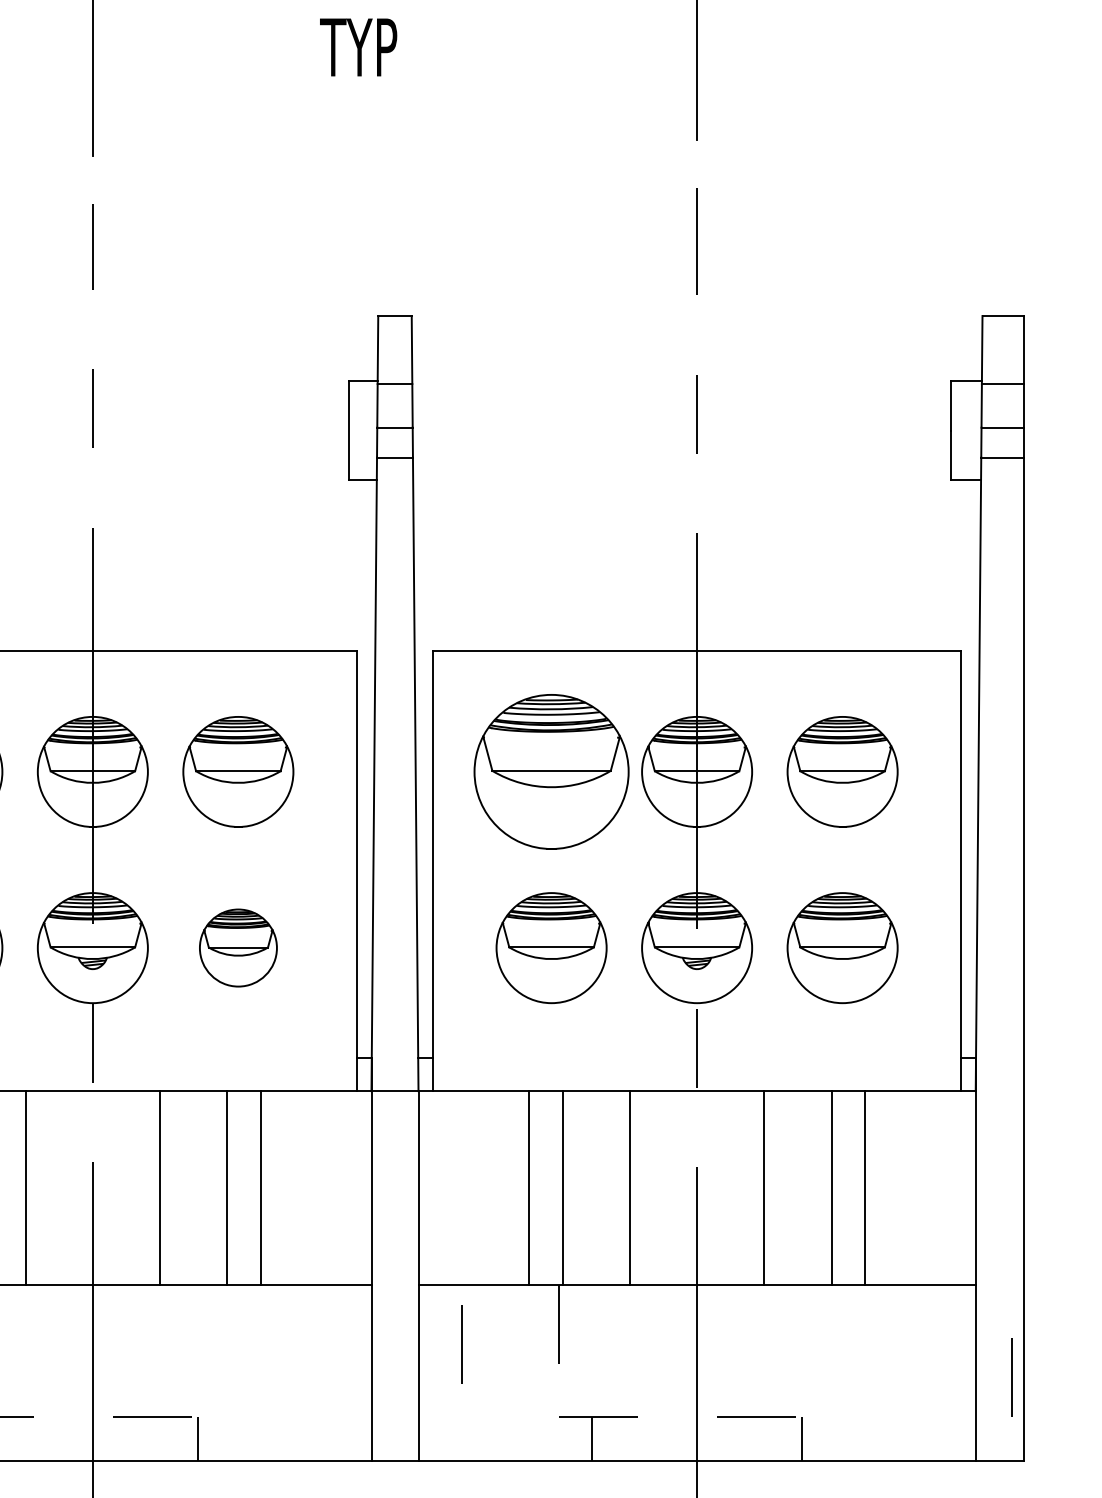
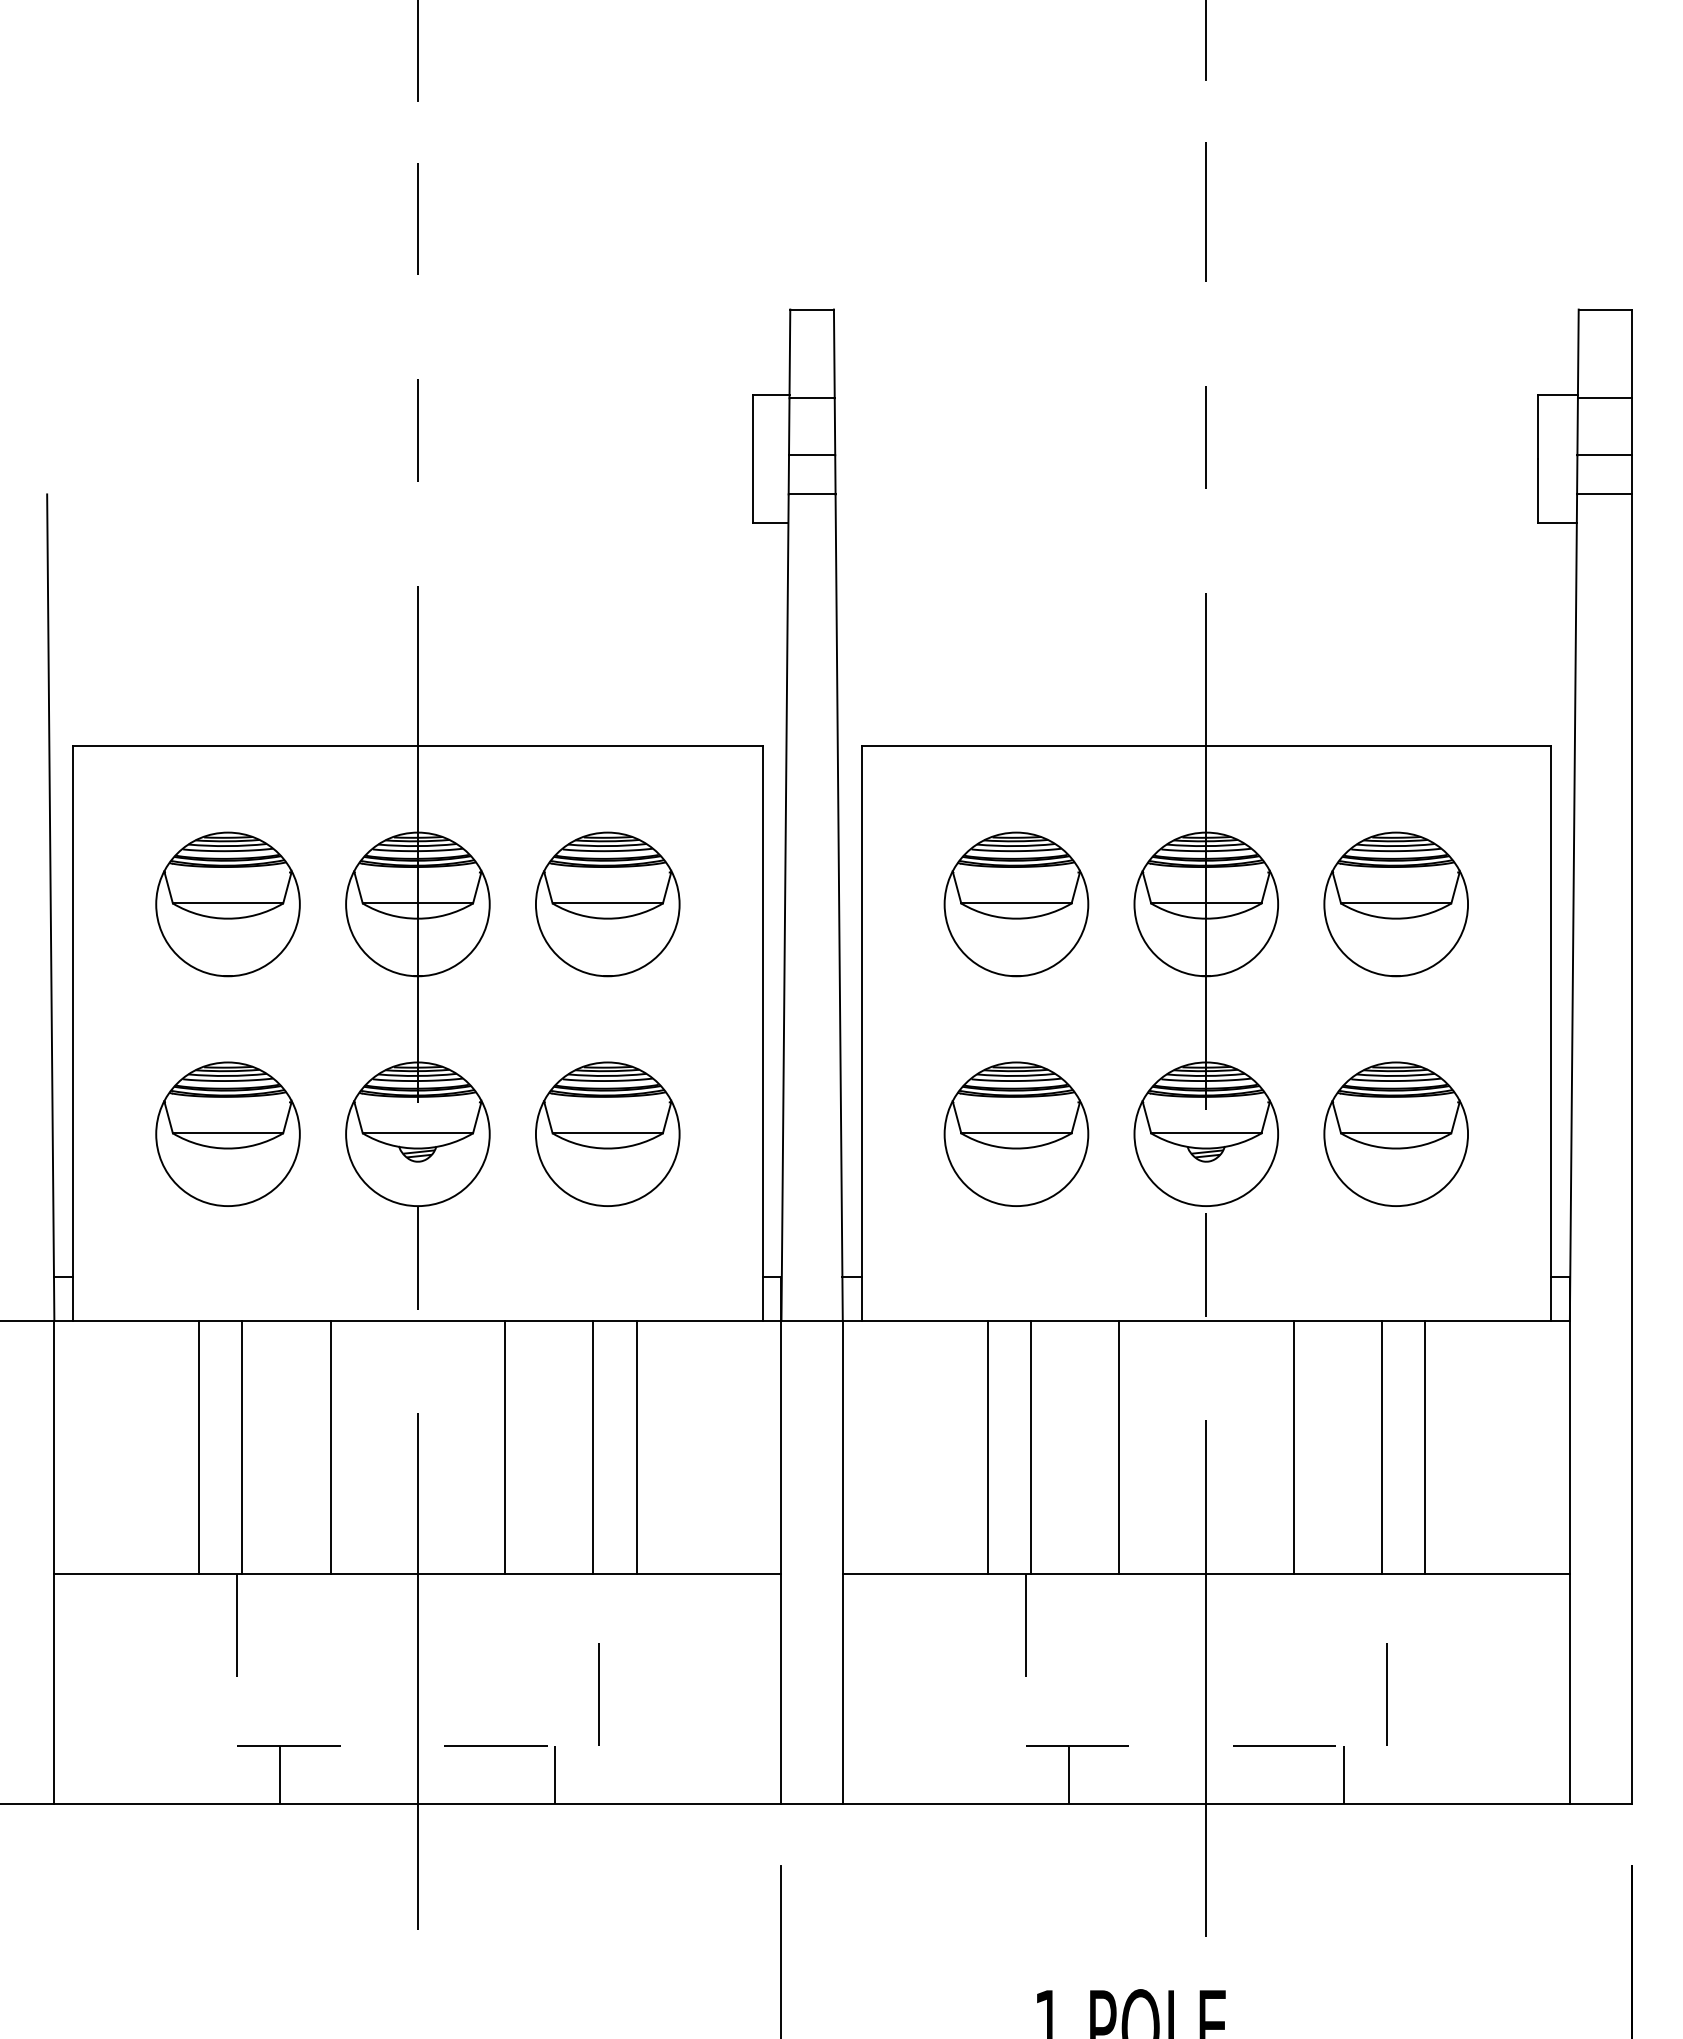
part: (551, 772) -> (1016, 904), size x0.71
part: (238, 947) -> (607, 1133), size x1.43
line: (461, 1344) -> (598, 1694), moved
line: (1011, 1377) -> (1386, 1694), moved

